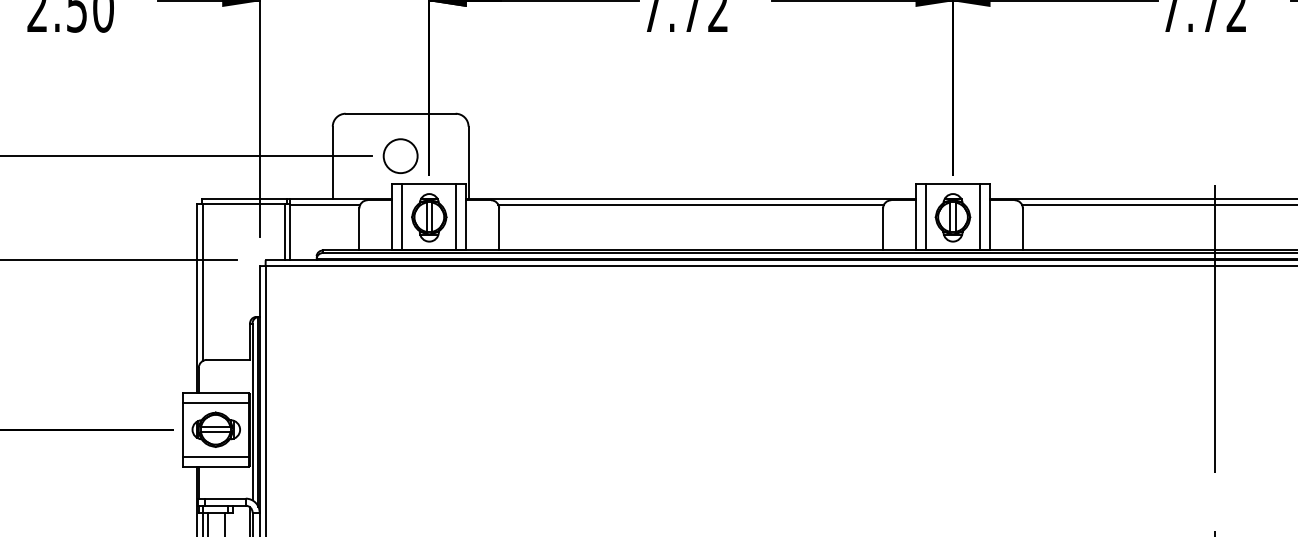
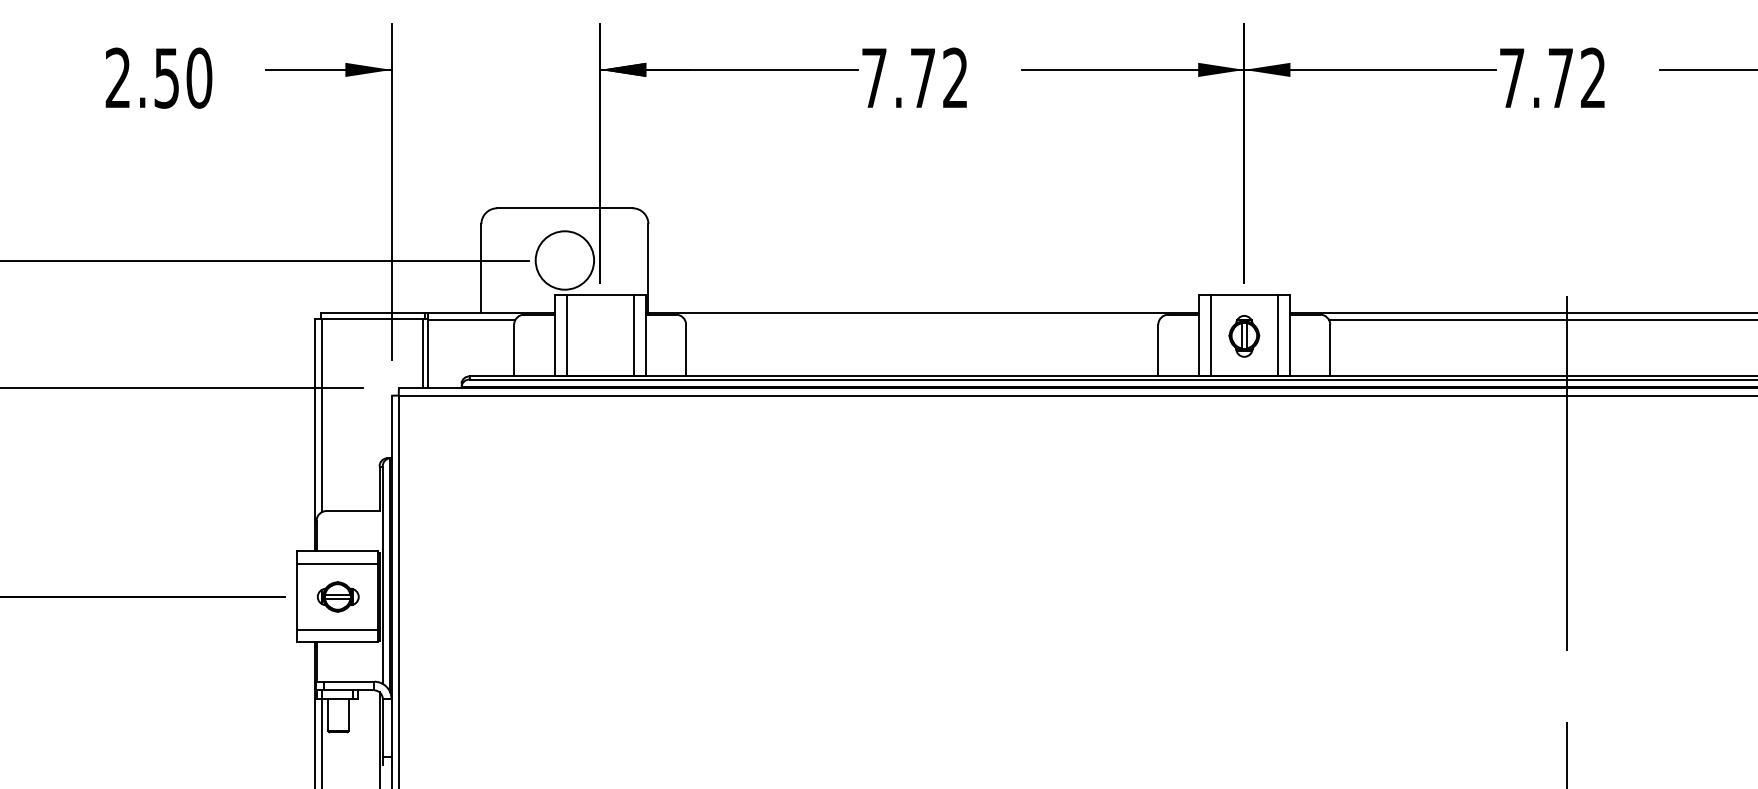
circle: (400, 156) -> (564, 260), size x1.4
line: (690, 204) -> (921, 319), removed
part: (429, 217) -> (600, 336), removed
part: (953, 217) -> (1244, 336), size x0.7
part: (216, 429) -> (338, 596), size x0.7

